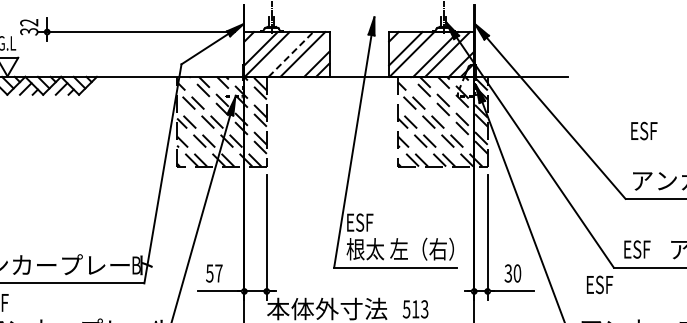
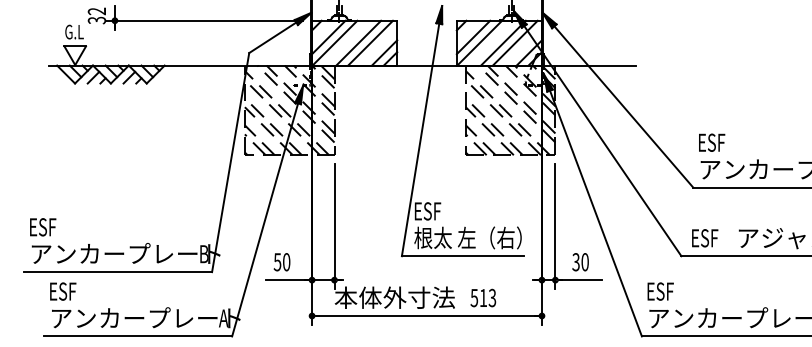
line: (290, 54) -> (358, 43), dashed -> solid
text: (644, 130) -> (712, 142), moved
text: (218, 273) -> (286, 262), 57 -> 50
text: (599, 284) -> (660, 291), moved

